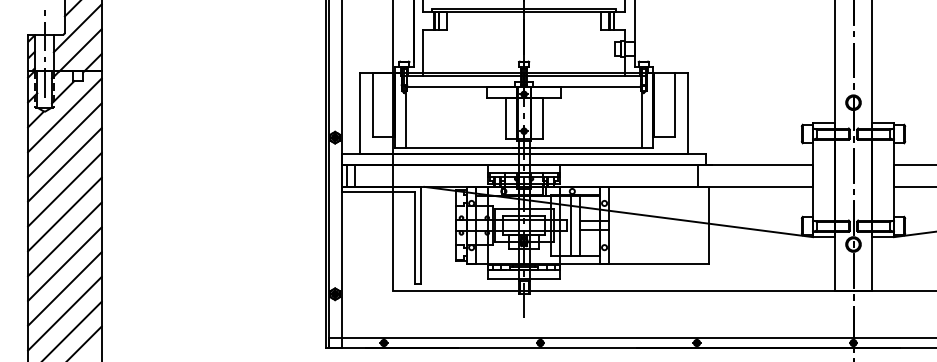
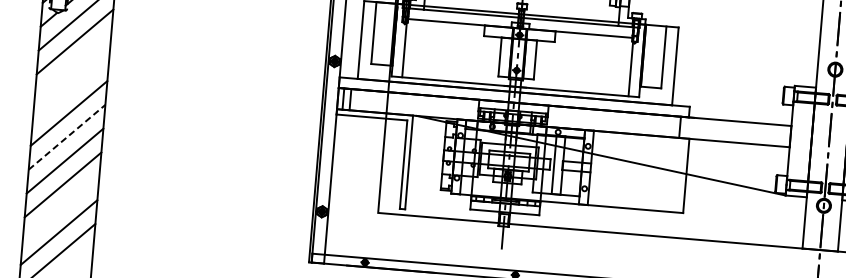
line: (64, 164) -> (72, 65), removed
line: (64, 189) -> (70, 89), removed
line: (65, 239) -> (67, 137), solid -> dashed
line: (64, 313) -> (60, 208), removed

